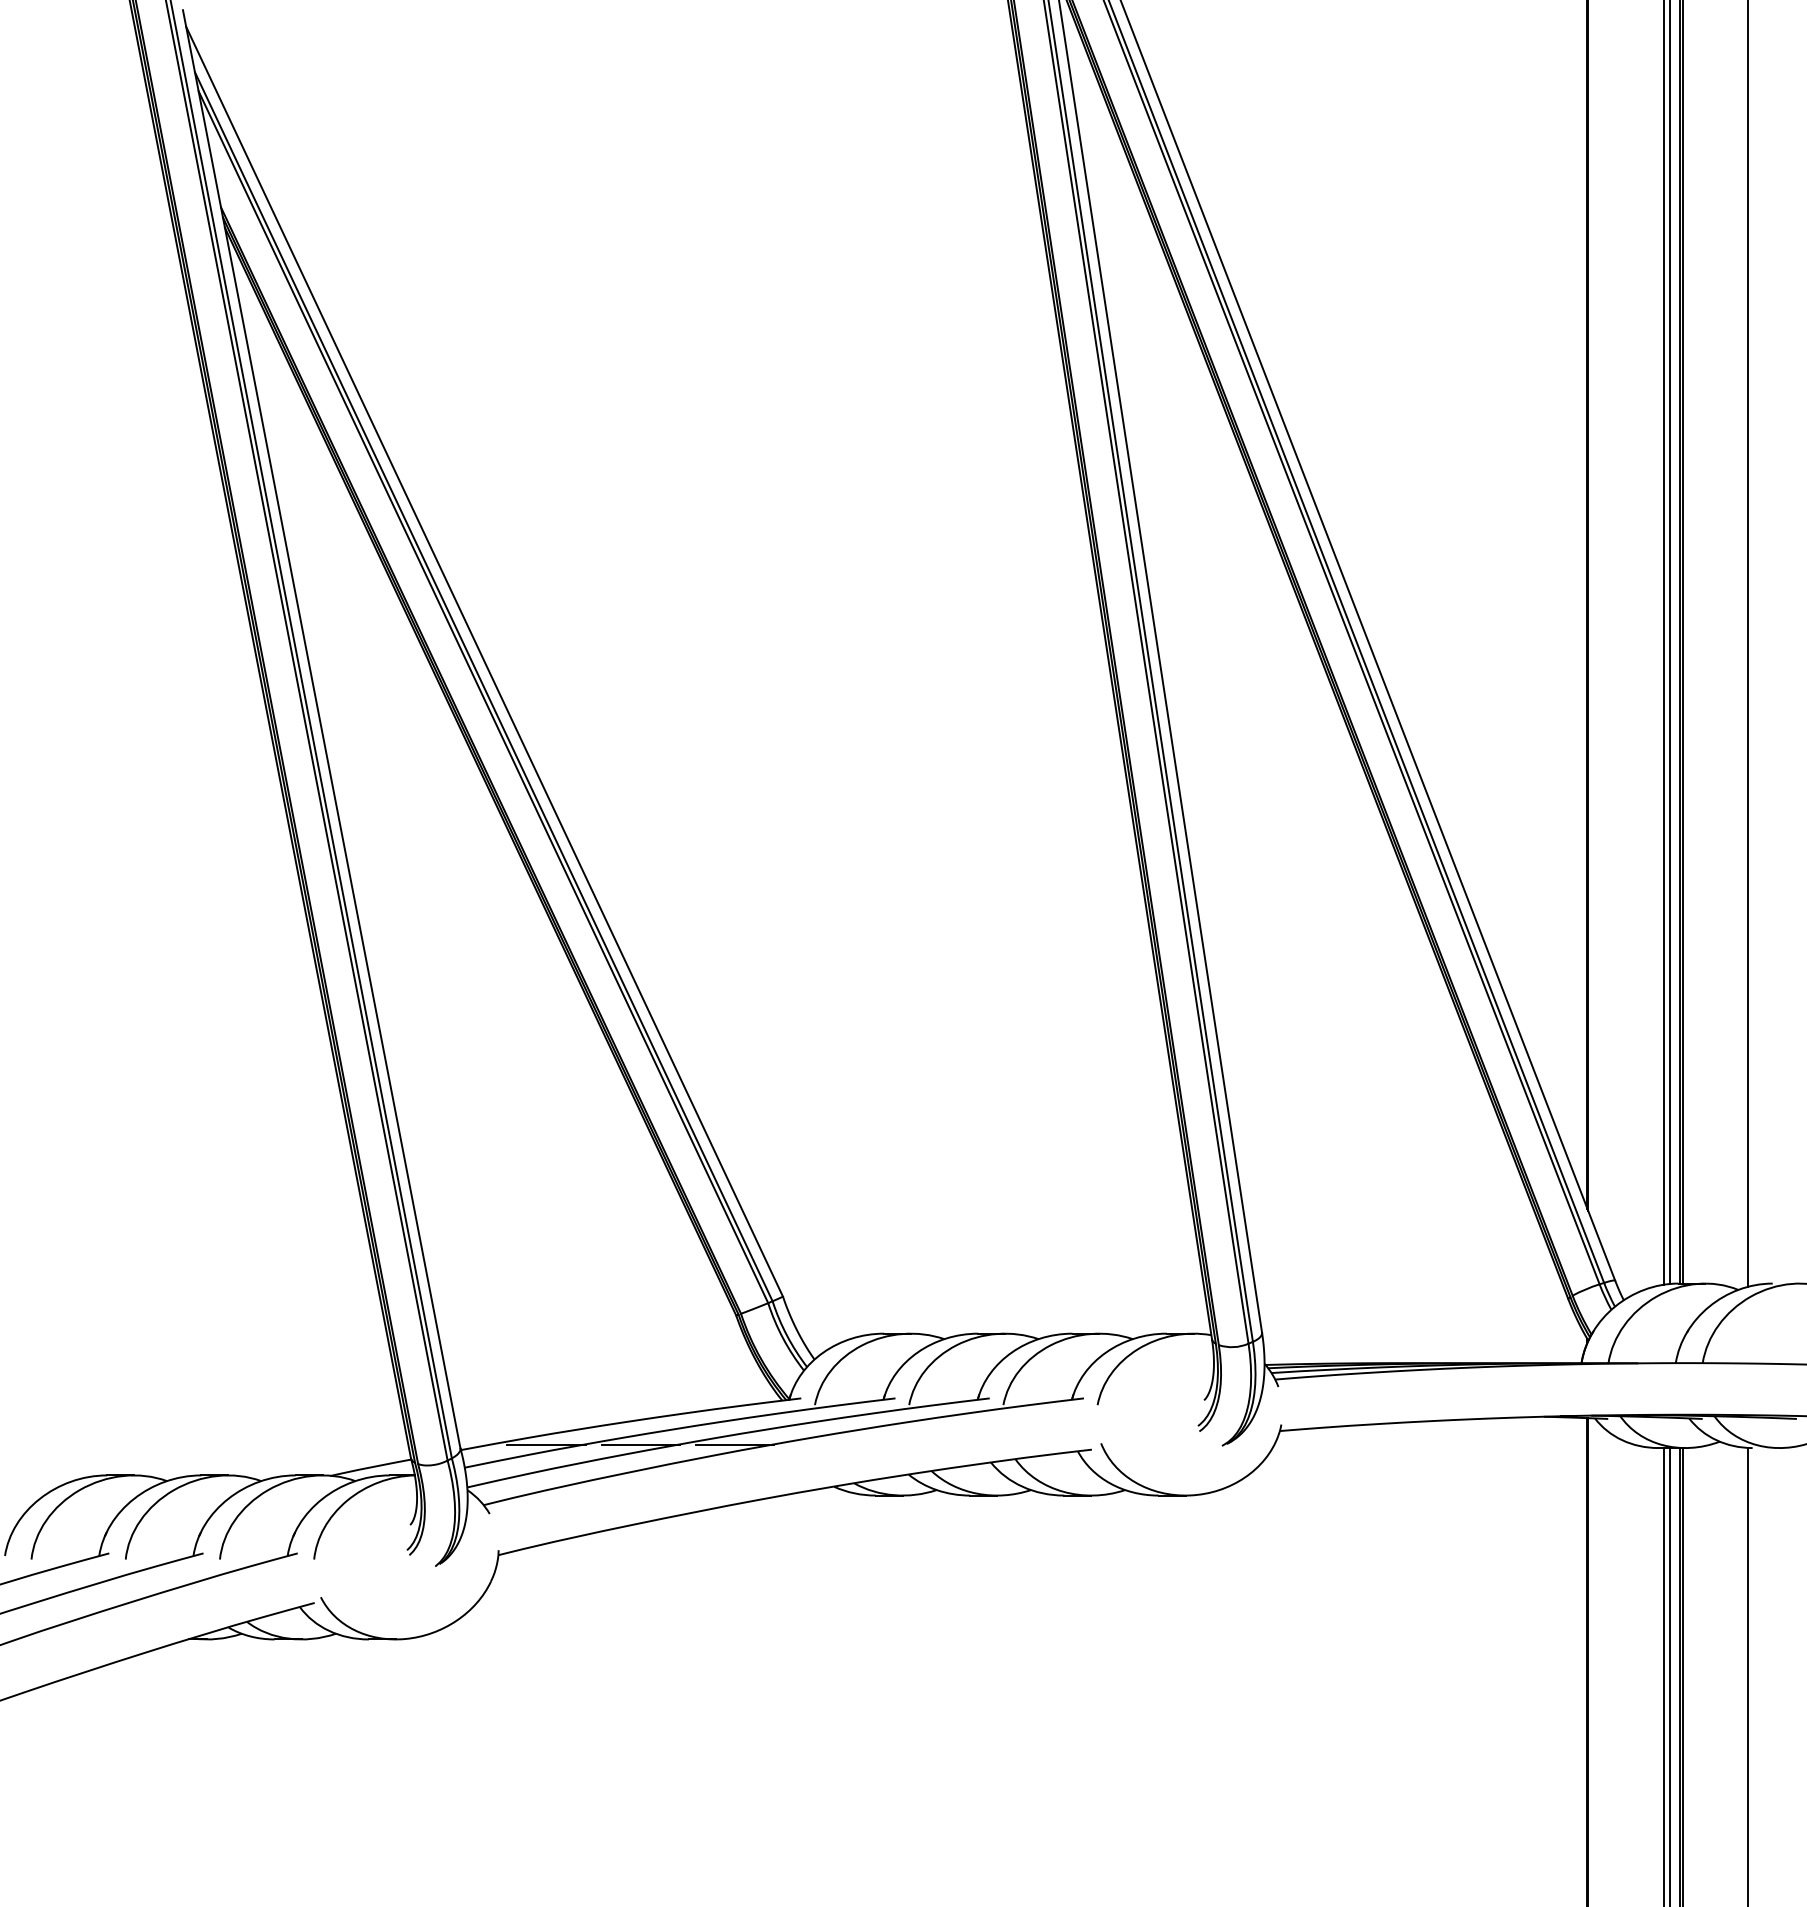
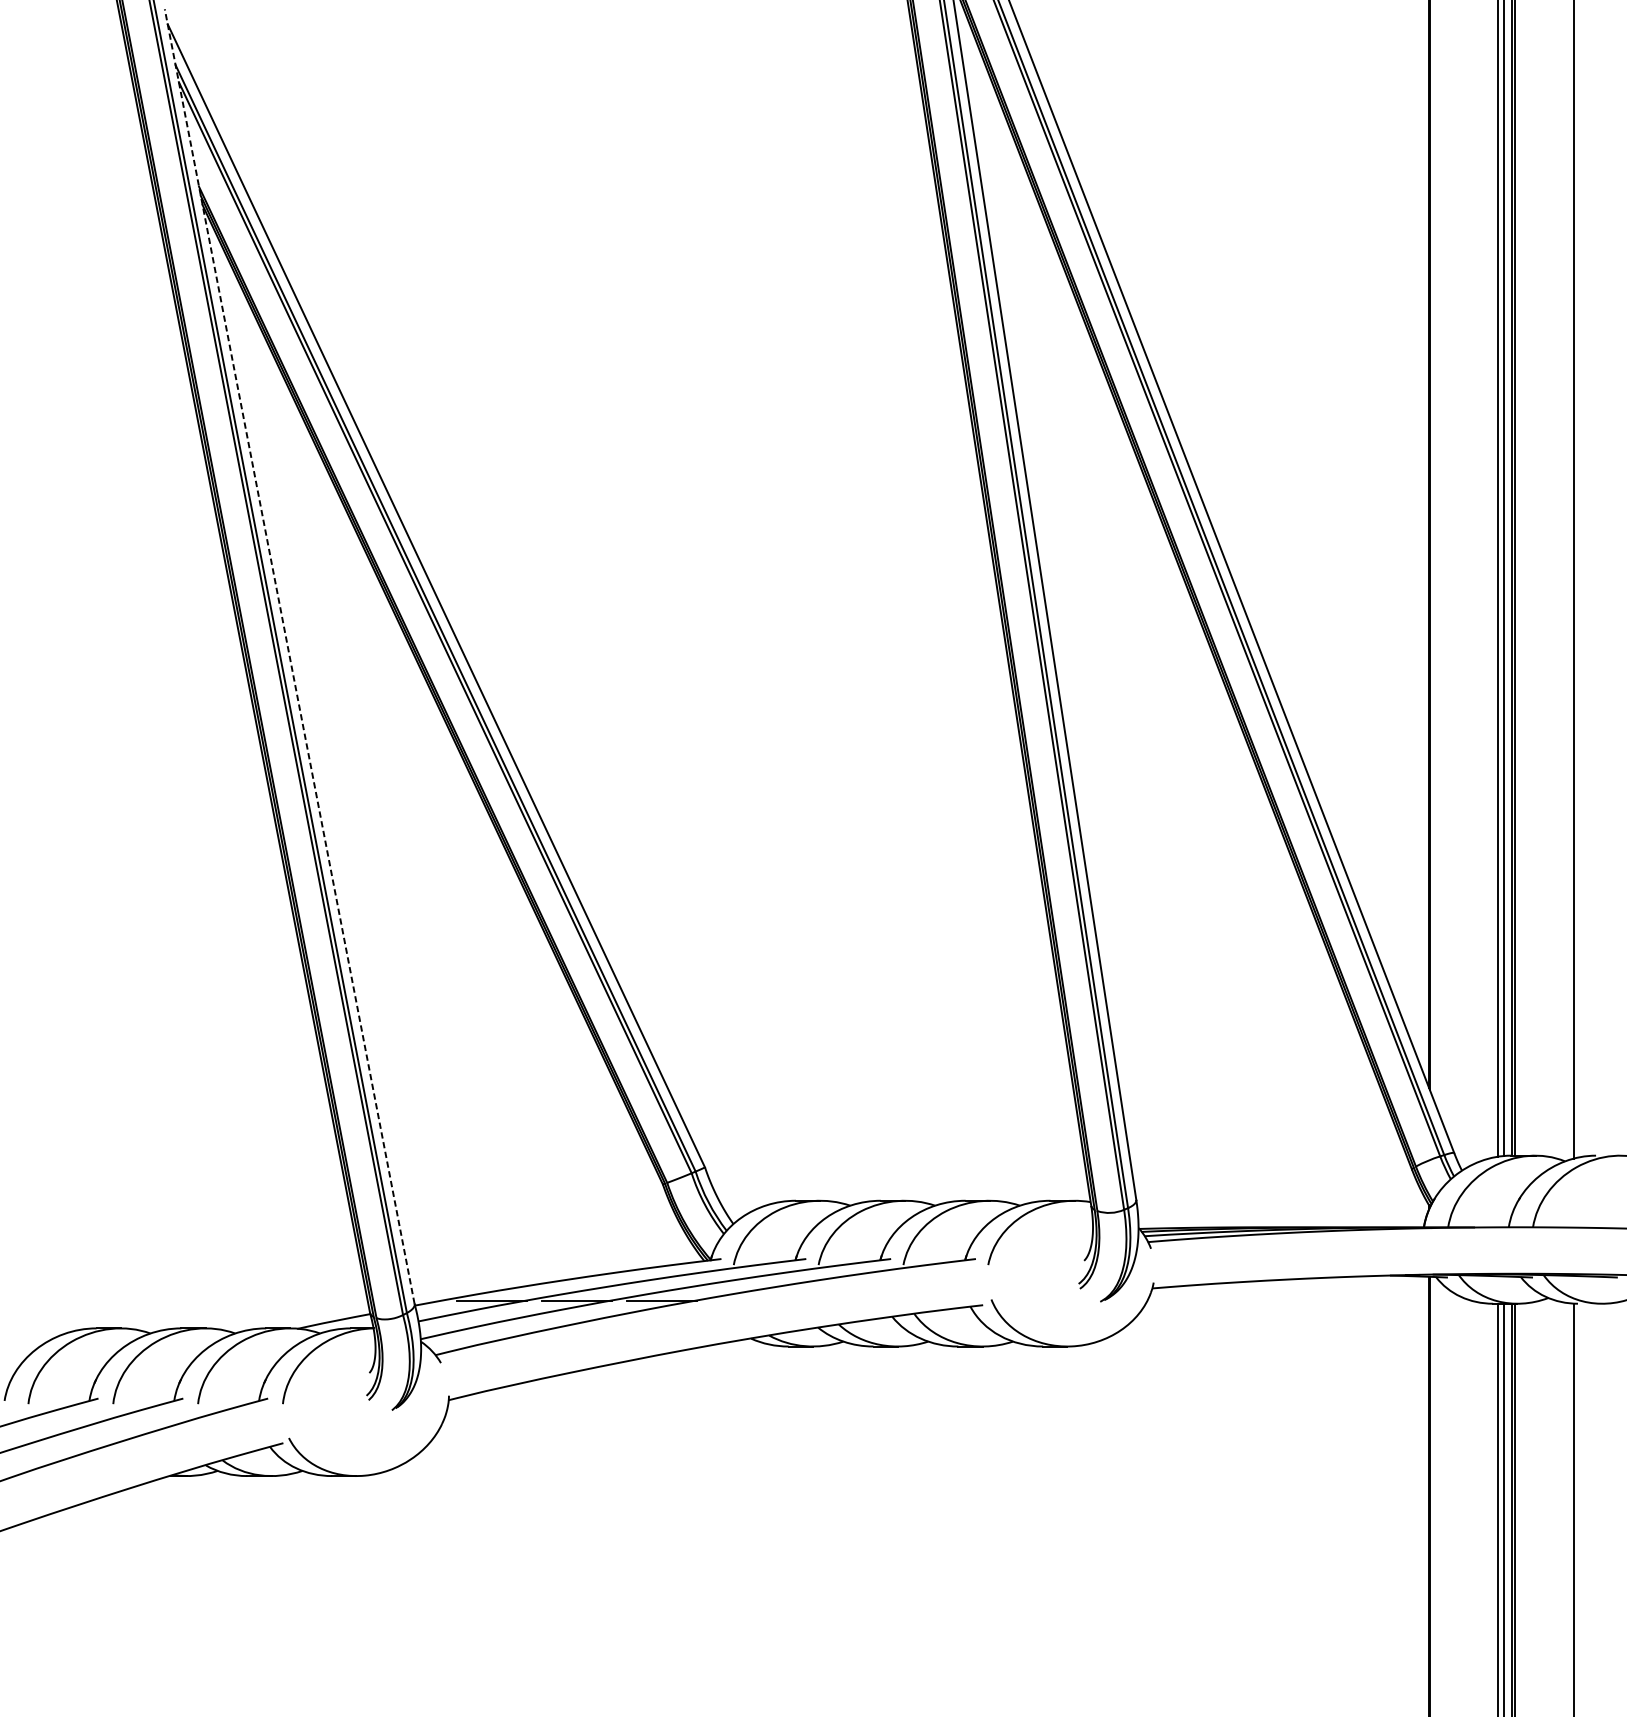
line: (321, 728) -> (289, 655), solid -> dashed

